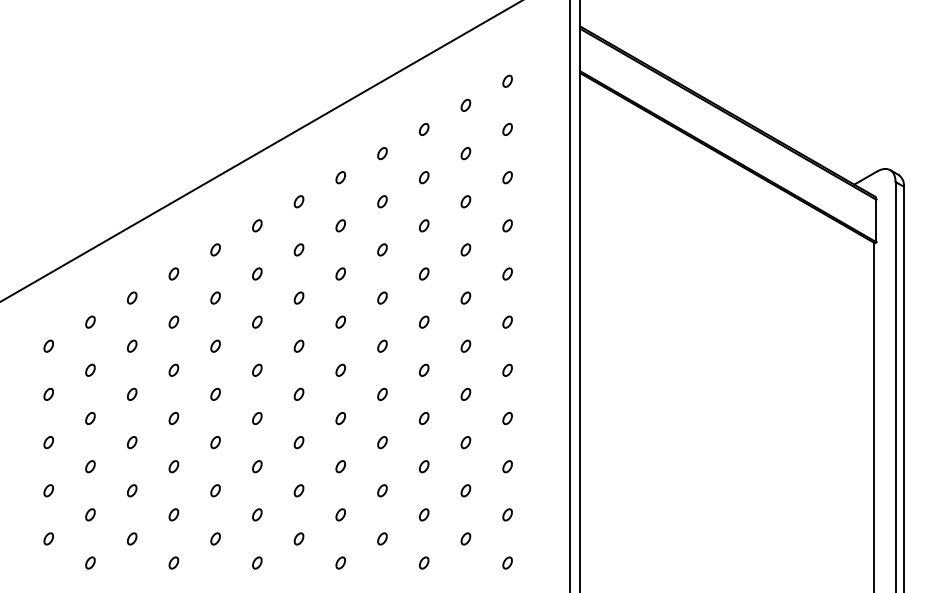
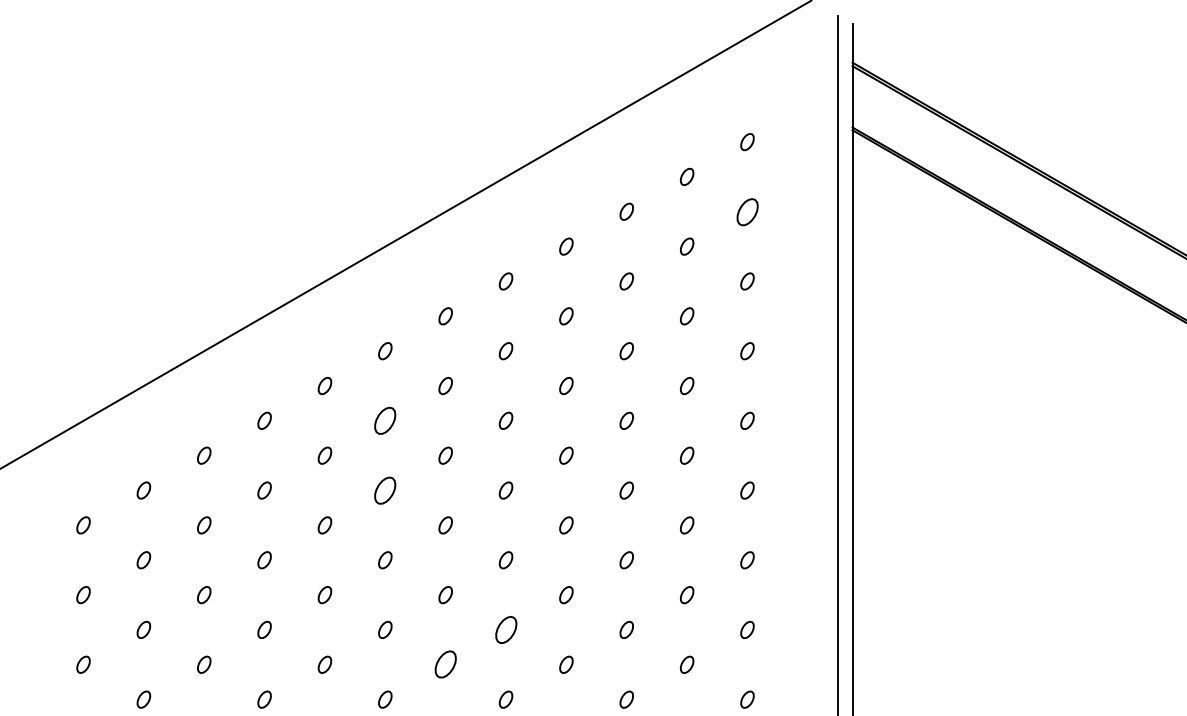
part: (507, 128) -> (747, 210), size x1.6
part: (257, 273) -> (385, 420), size x1.6
part: (257, 321) -> (385, 489), size x1.6
part: (340, 418) -> (505, 629), size x1.6
part: (298, 442) -> (444, 664), size x1.6

